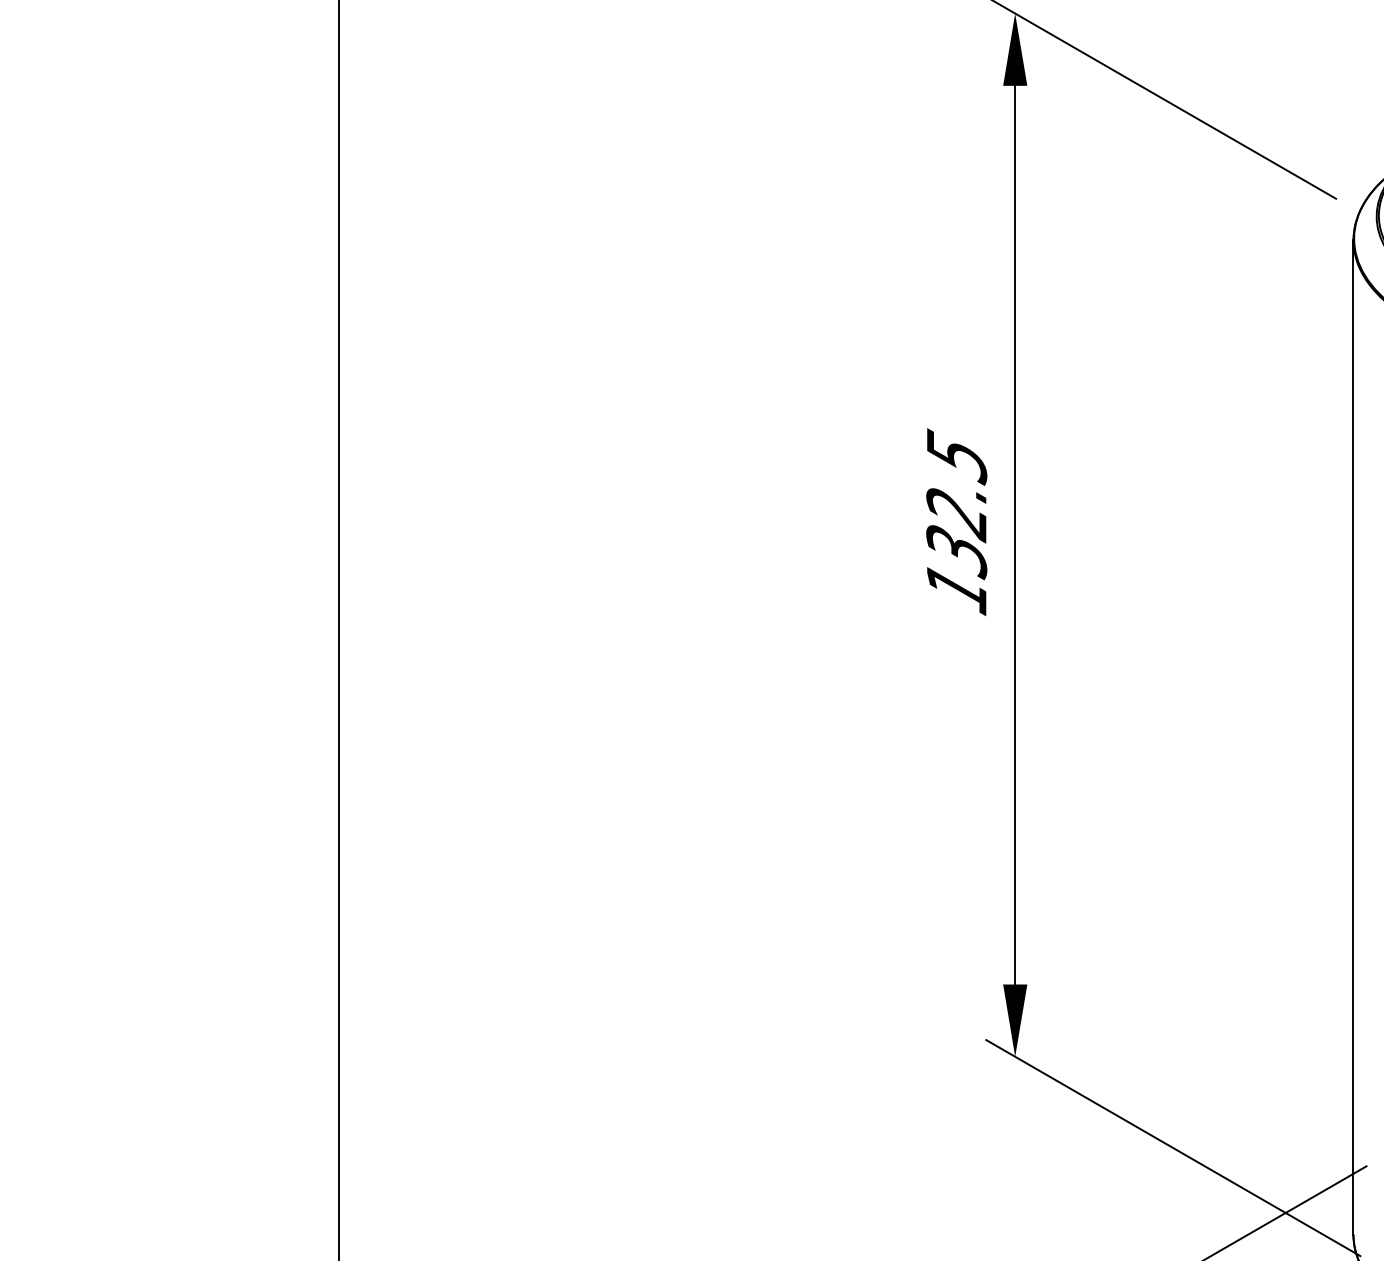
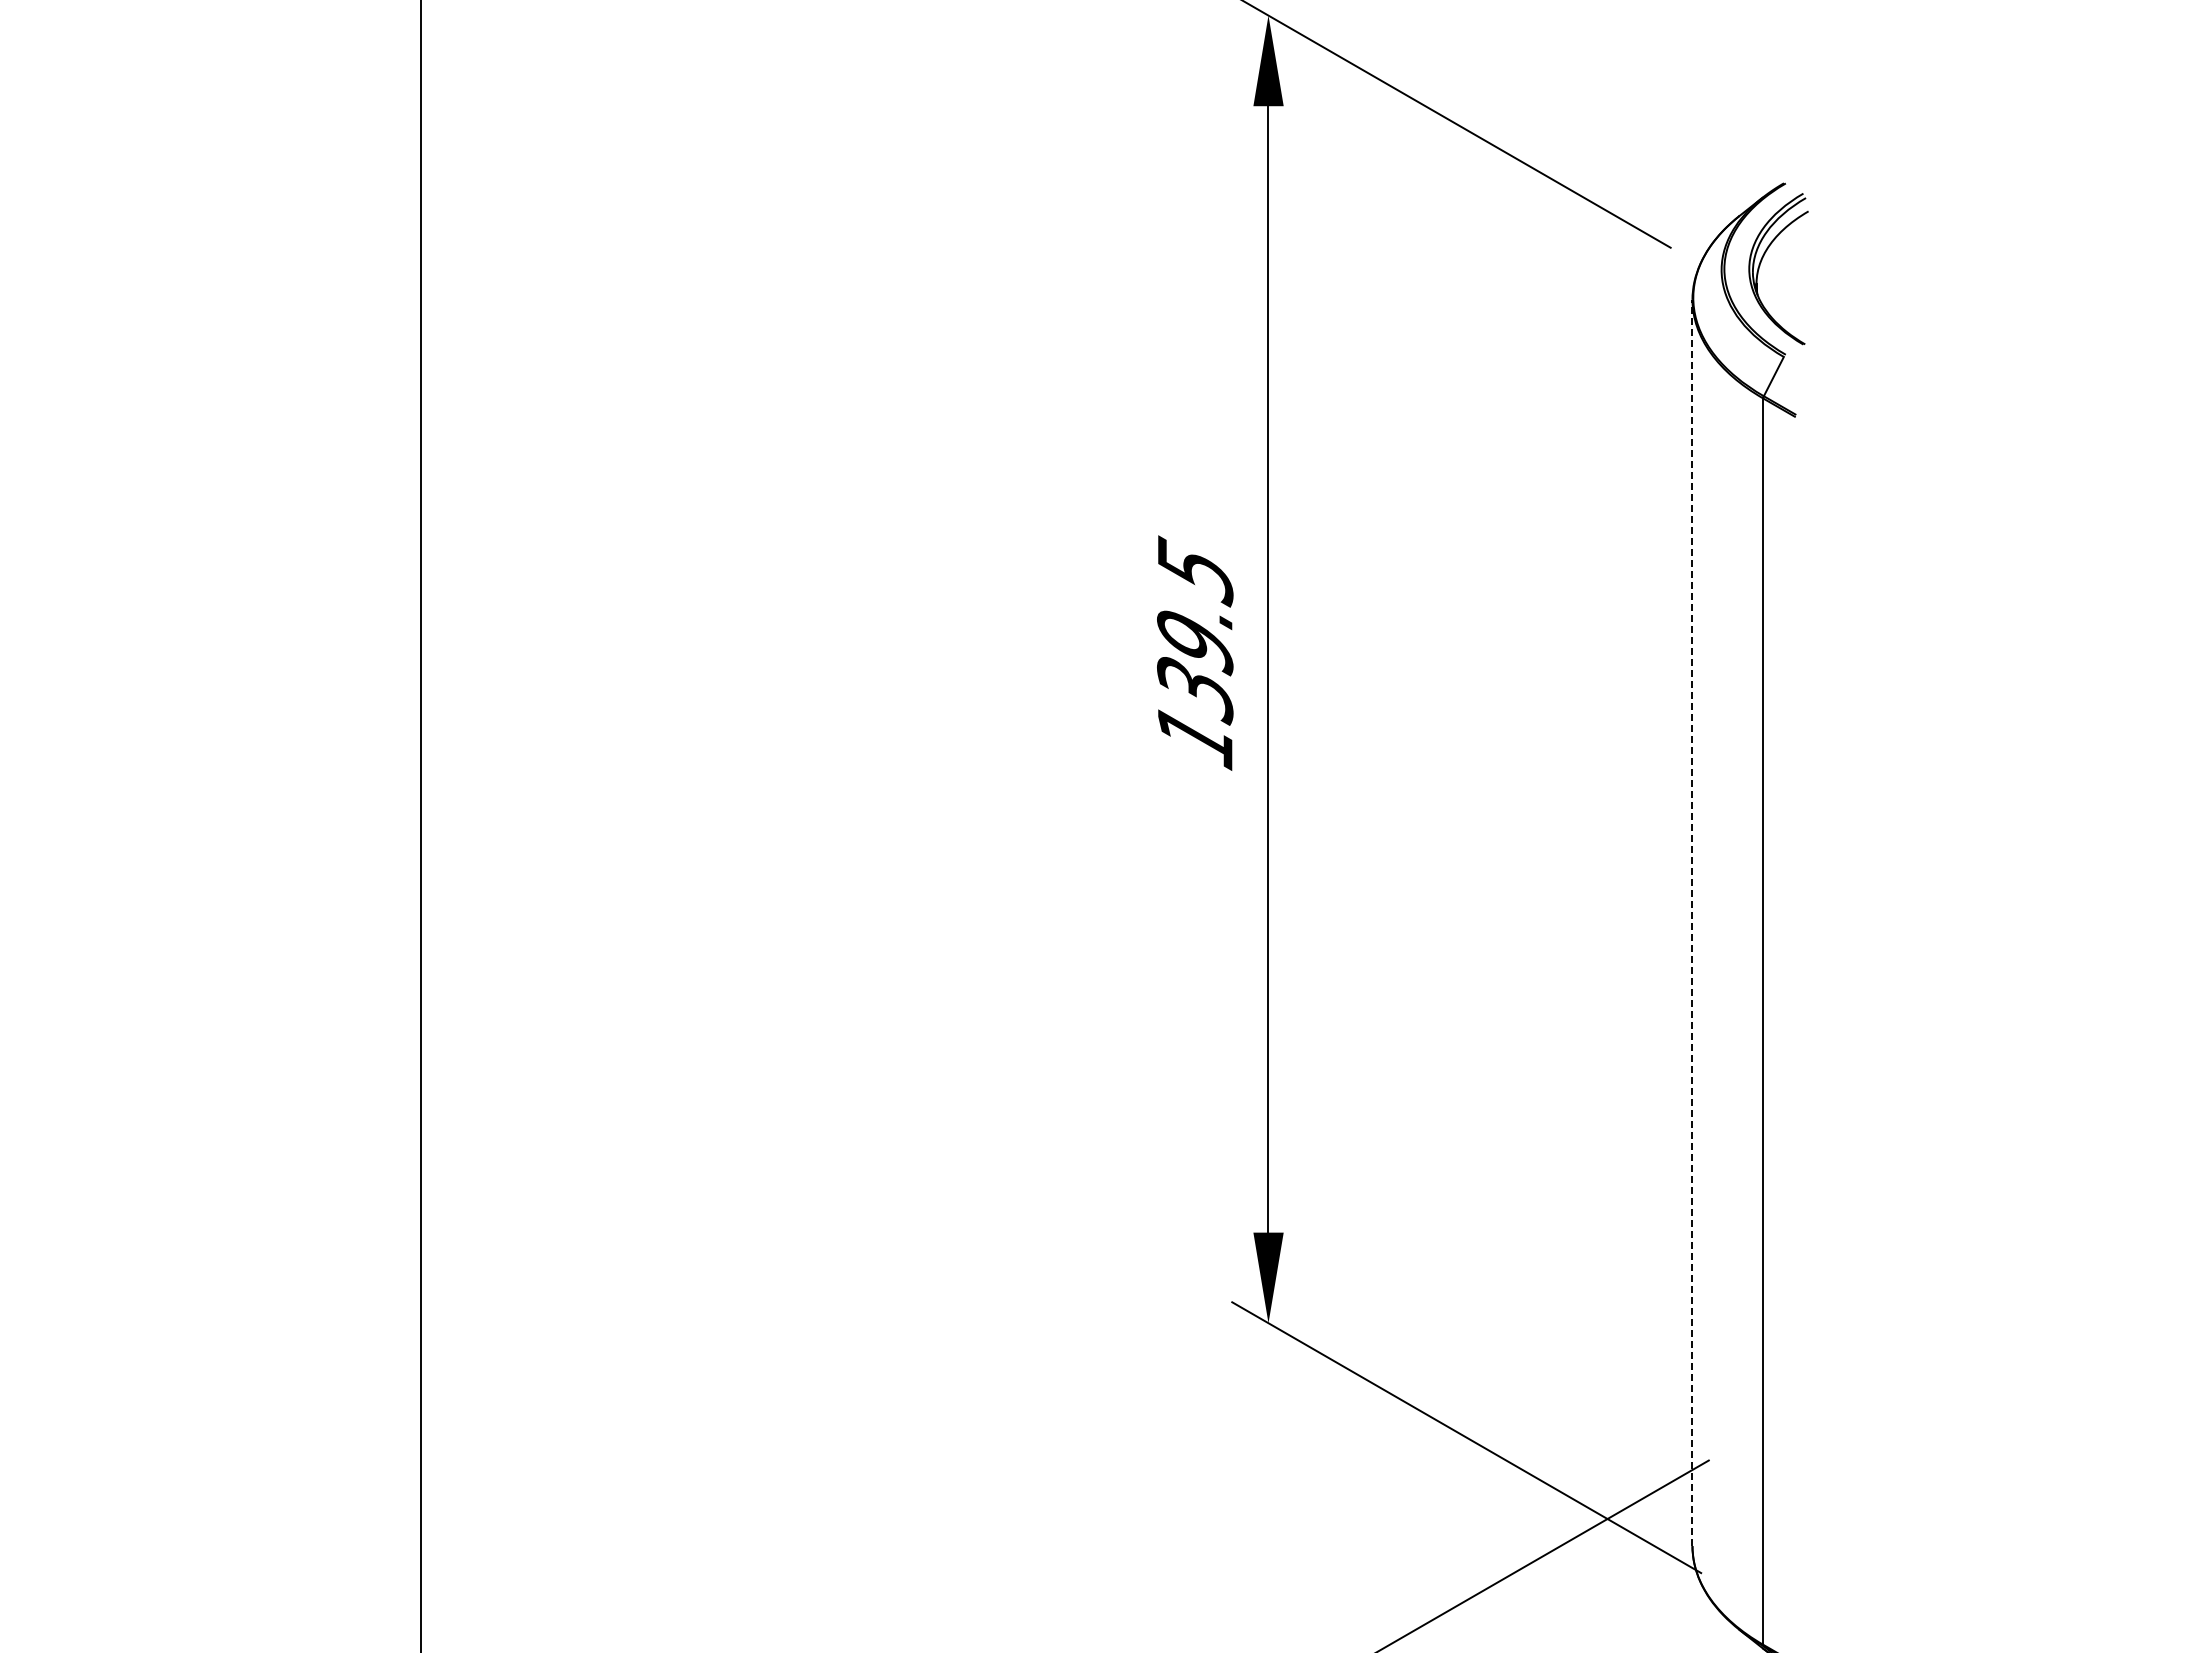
text: (956, 515) -> (1195, 644), 132.5 -> 139.5
line: (1353, 737) -> (1692, 922), solid -> dashed

